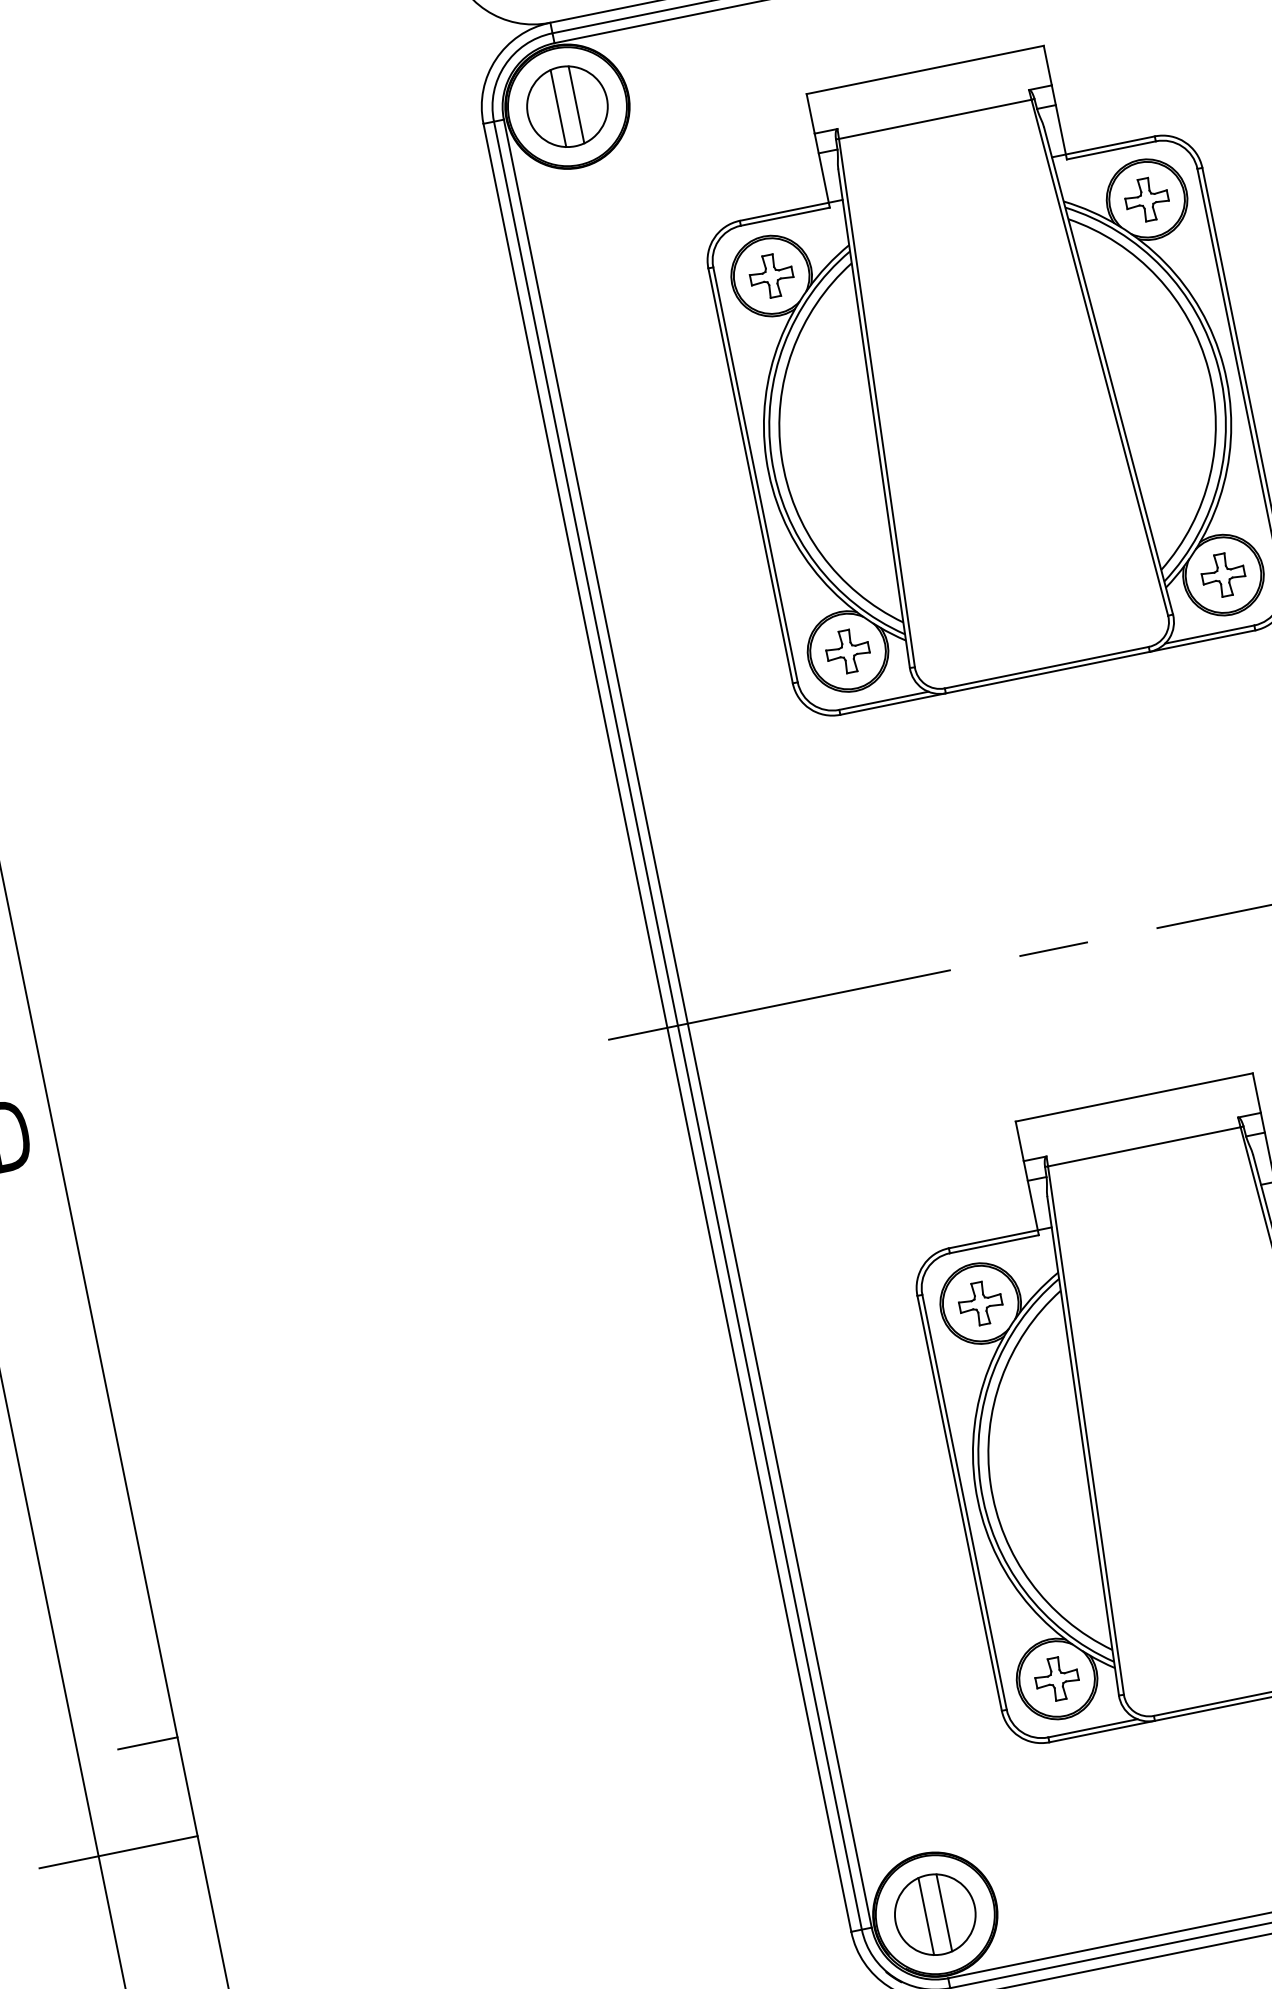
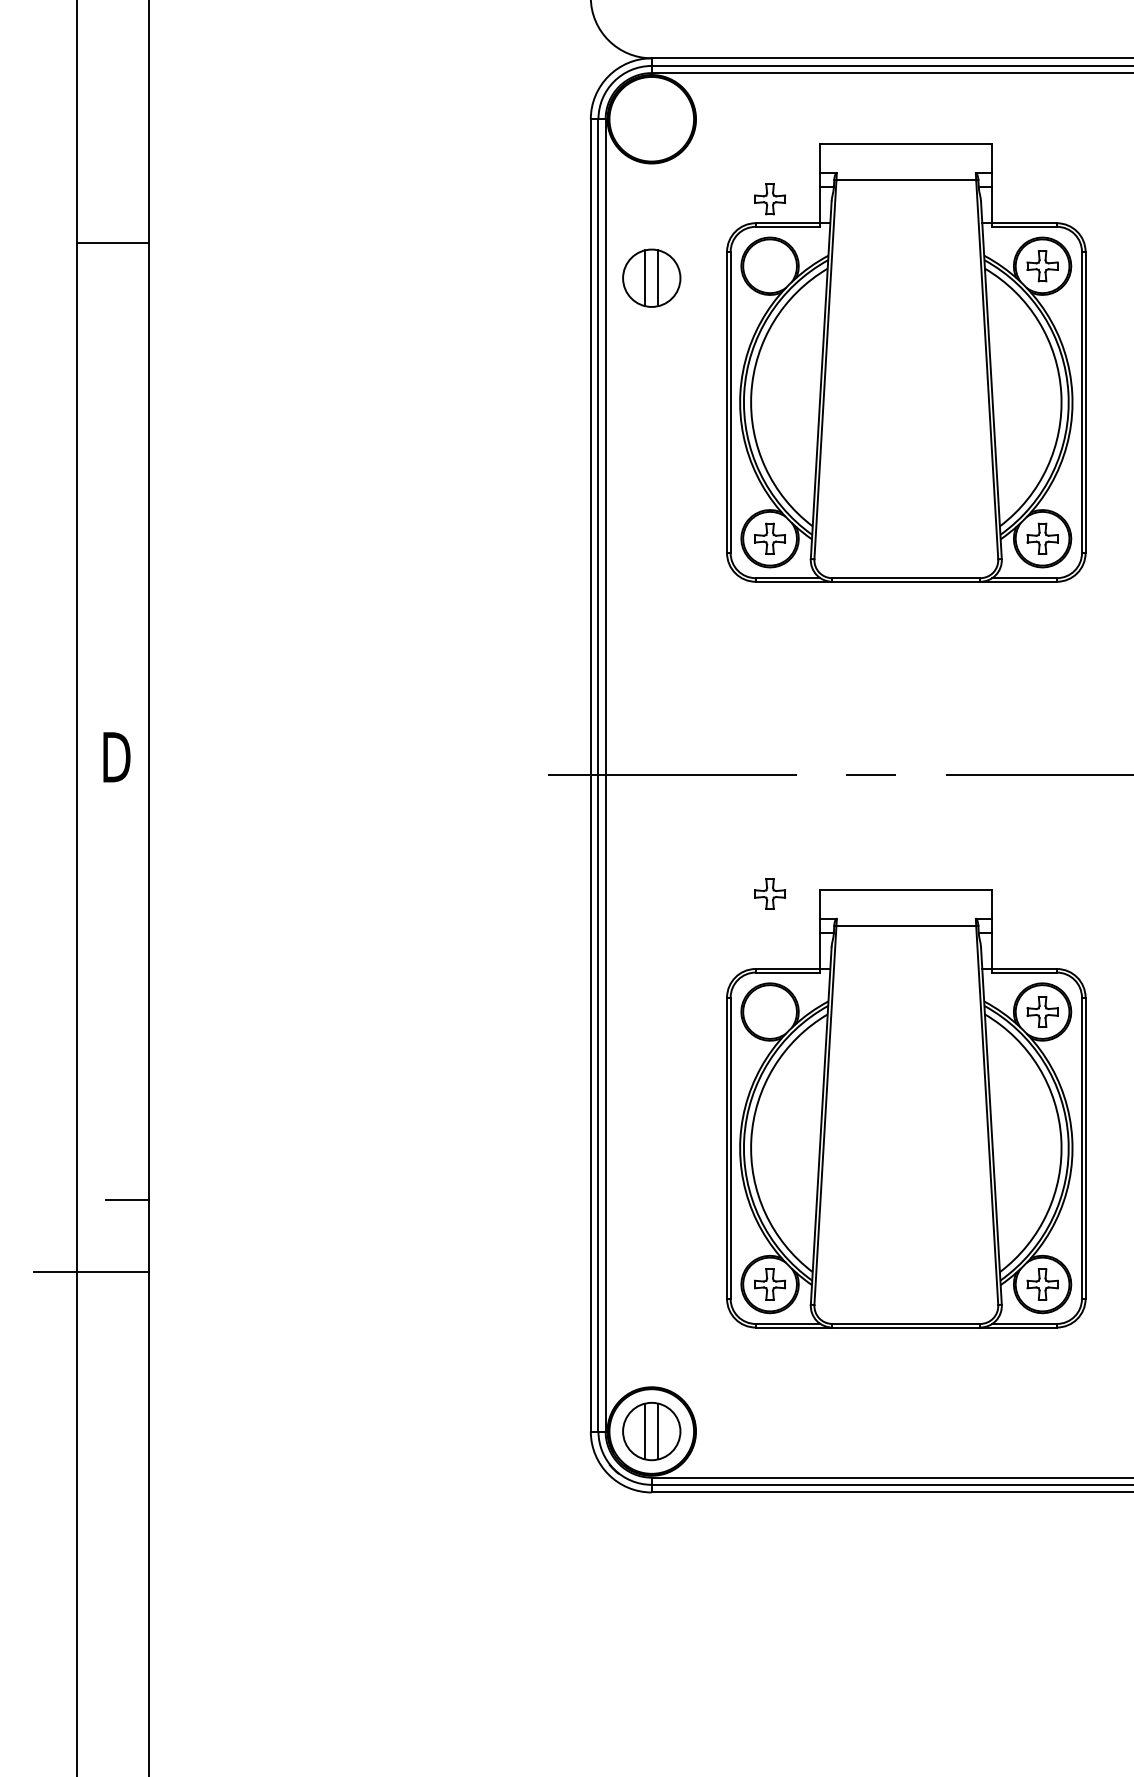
part: (566, 105) -> (651, 277), moved
part: (772, 276) -> (770, 199), moved
part: (981, 1302) -> (770, 893), moved

